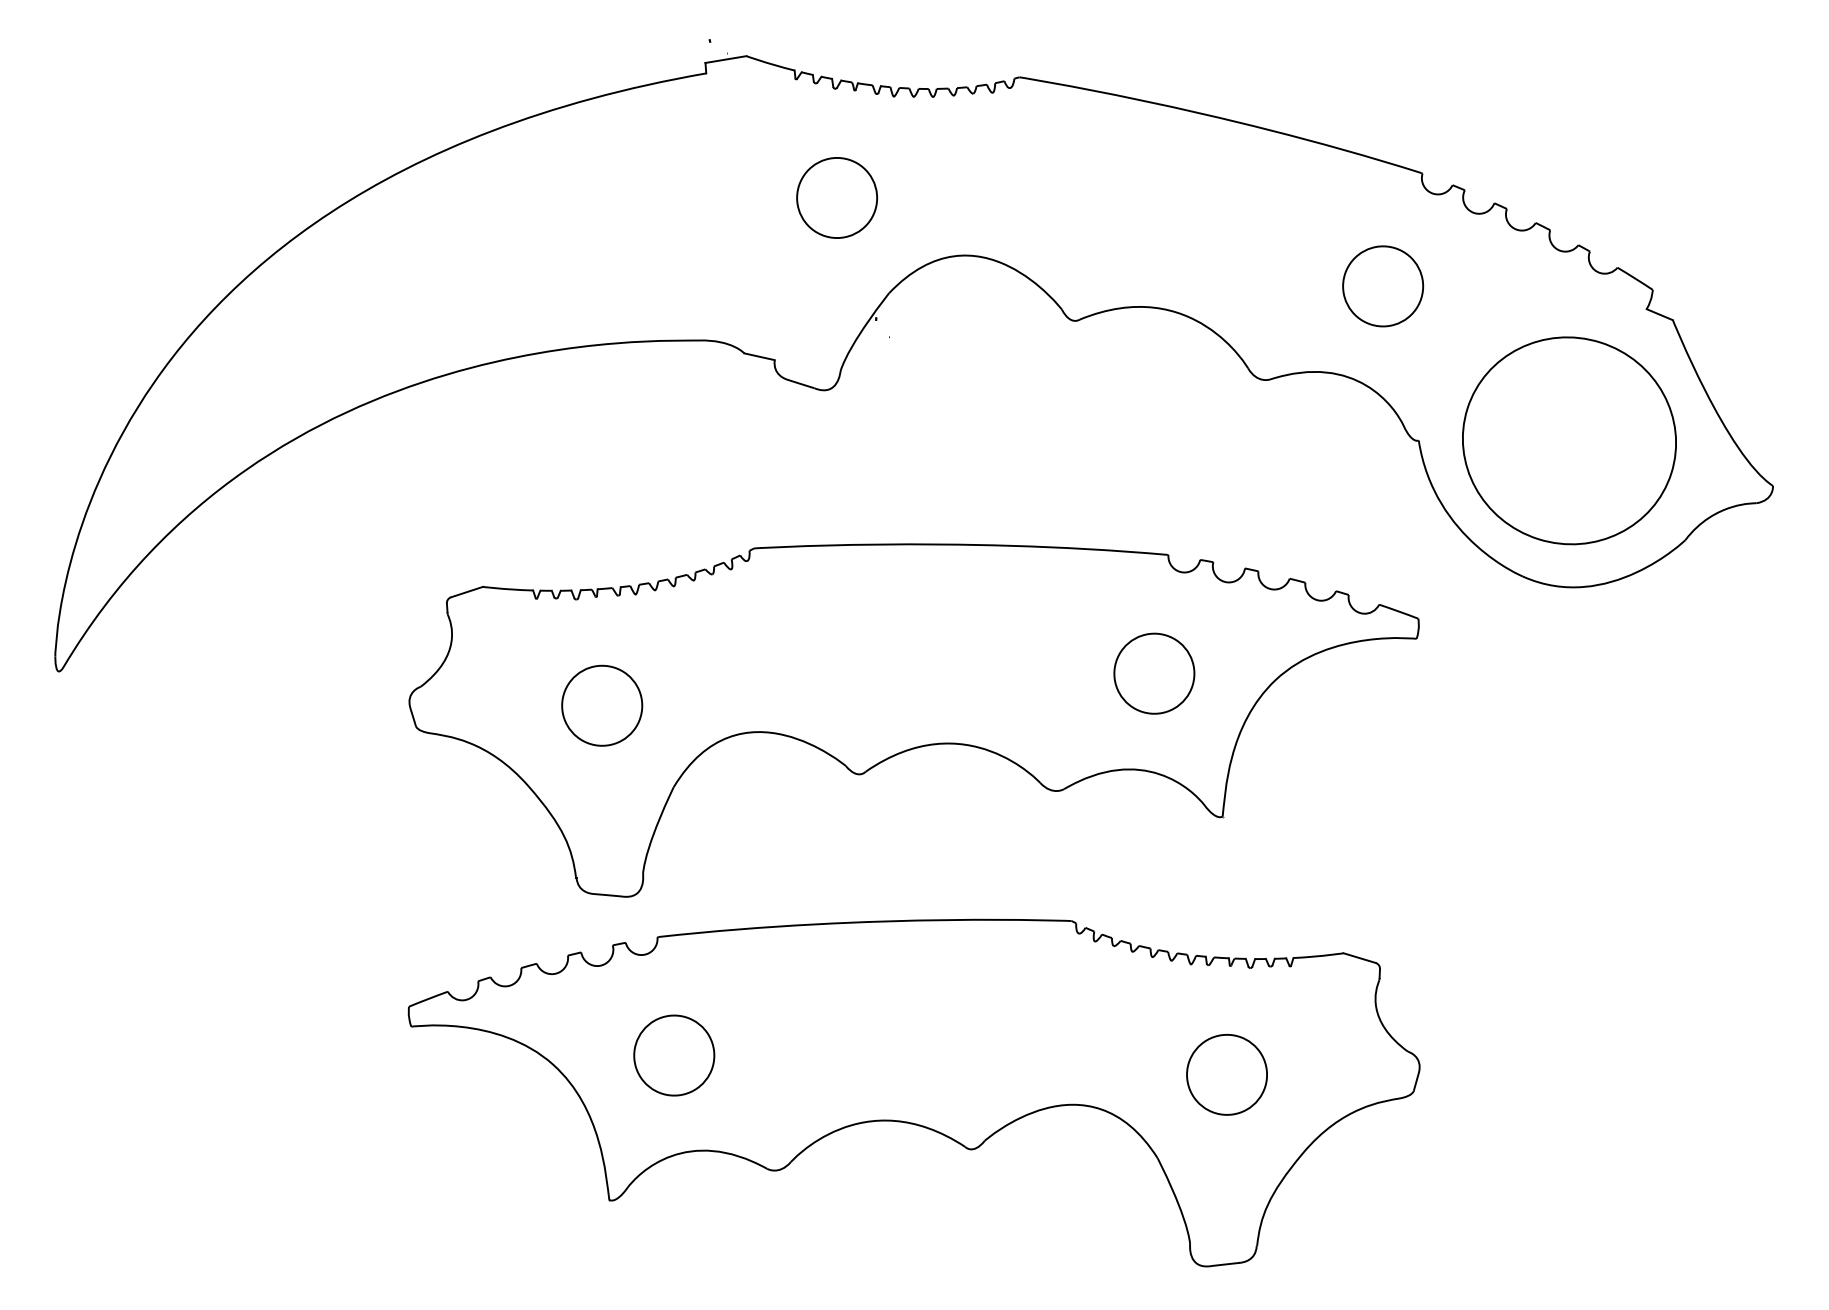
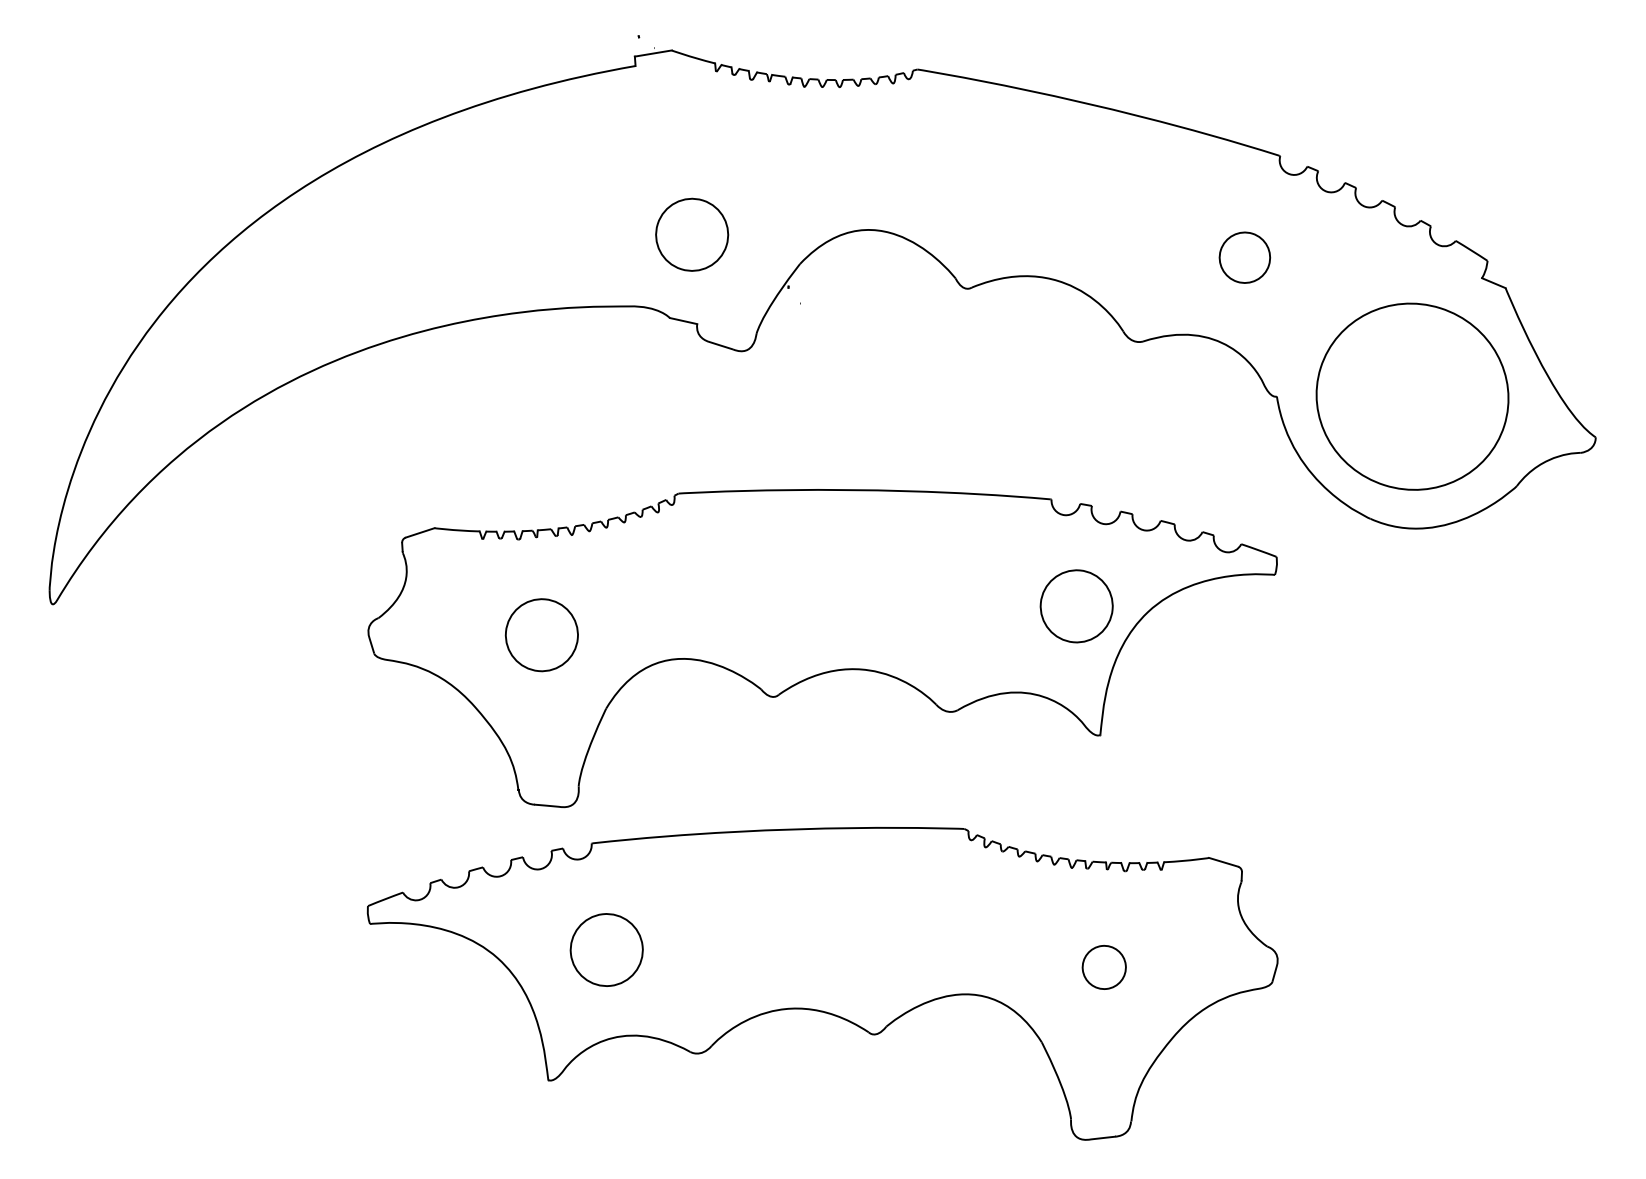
part: (836, 197) -> (691, 234), moved
part: (1383, 286) -> (1245, 257), size x0.7
part: (1154, 673) -> (1076, 606), moved
part: (1226, 1074) -> (1103, 967), size x0.6

